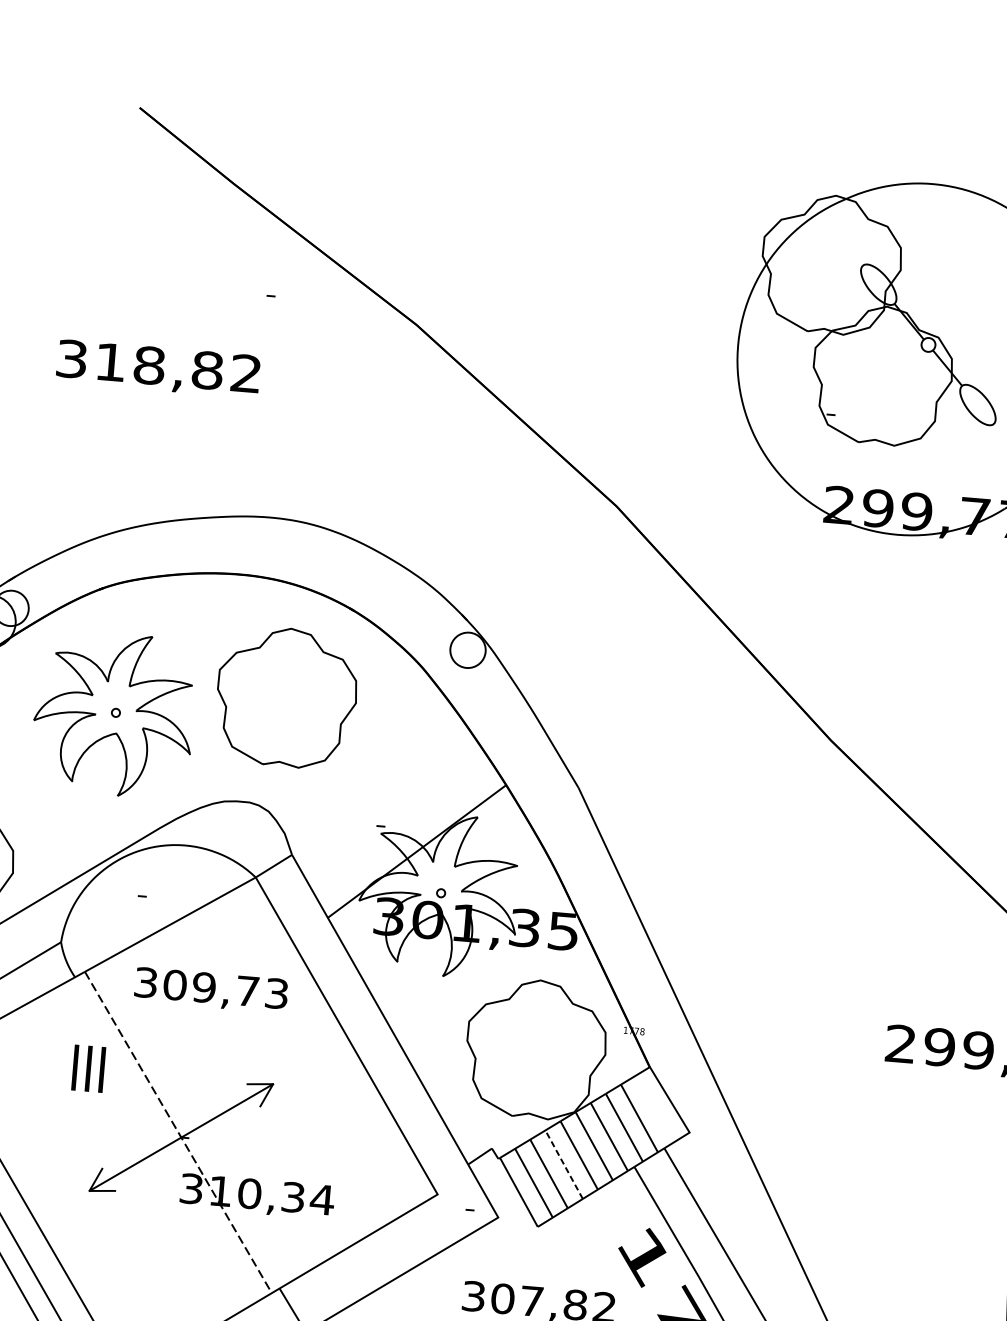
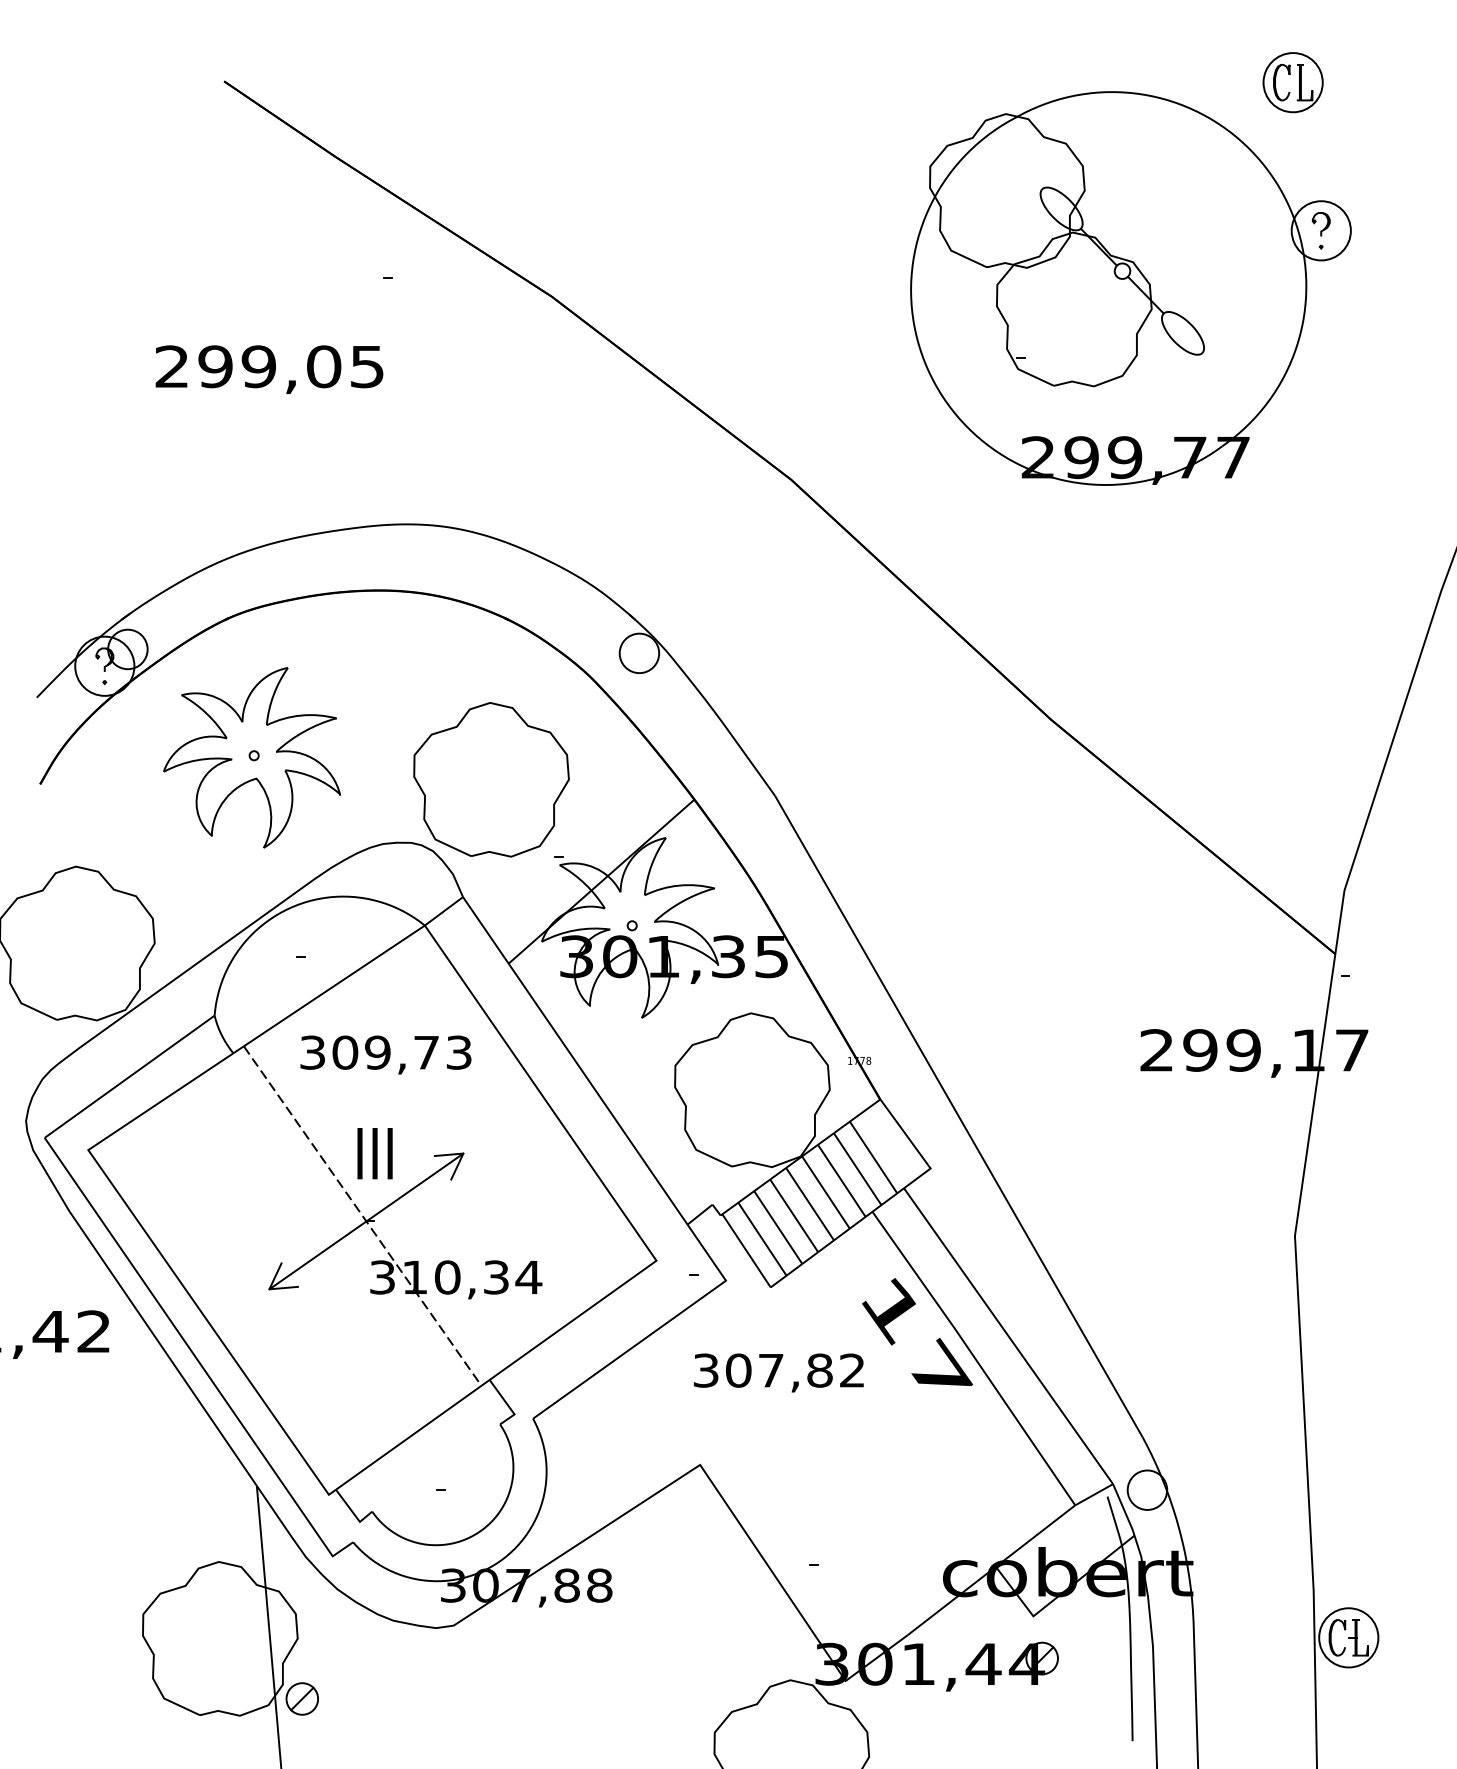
text: (158, 366) -> (269, 366), 318,82 -> 299,05
part: (286, 697) -> (491, 779), moved
text: (88, 1068) -> (374, 1153), moved
line: (564, 1164) -> (794, 1215), dashed -> solid

